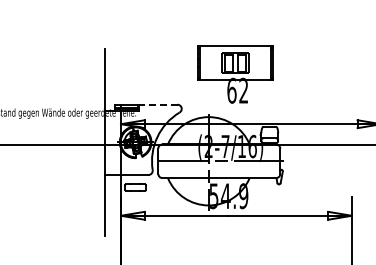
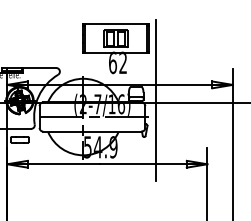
part: (235, 74) -> (116, 48), moved
line: (157, 104) -> (38, 67), dashed -> solid
line: (292, 142) -> (155, 100), added

